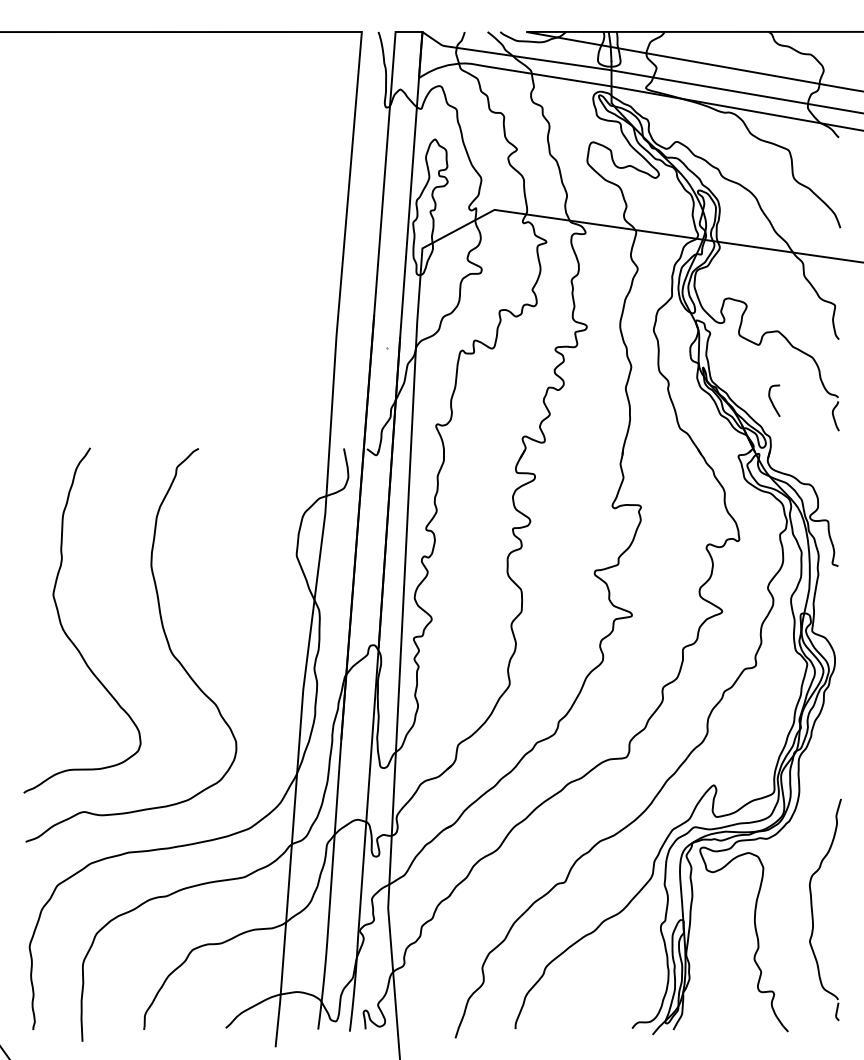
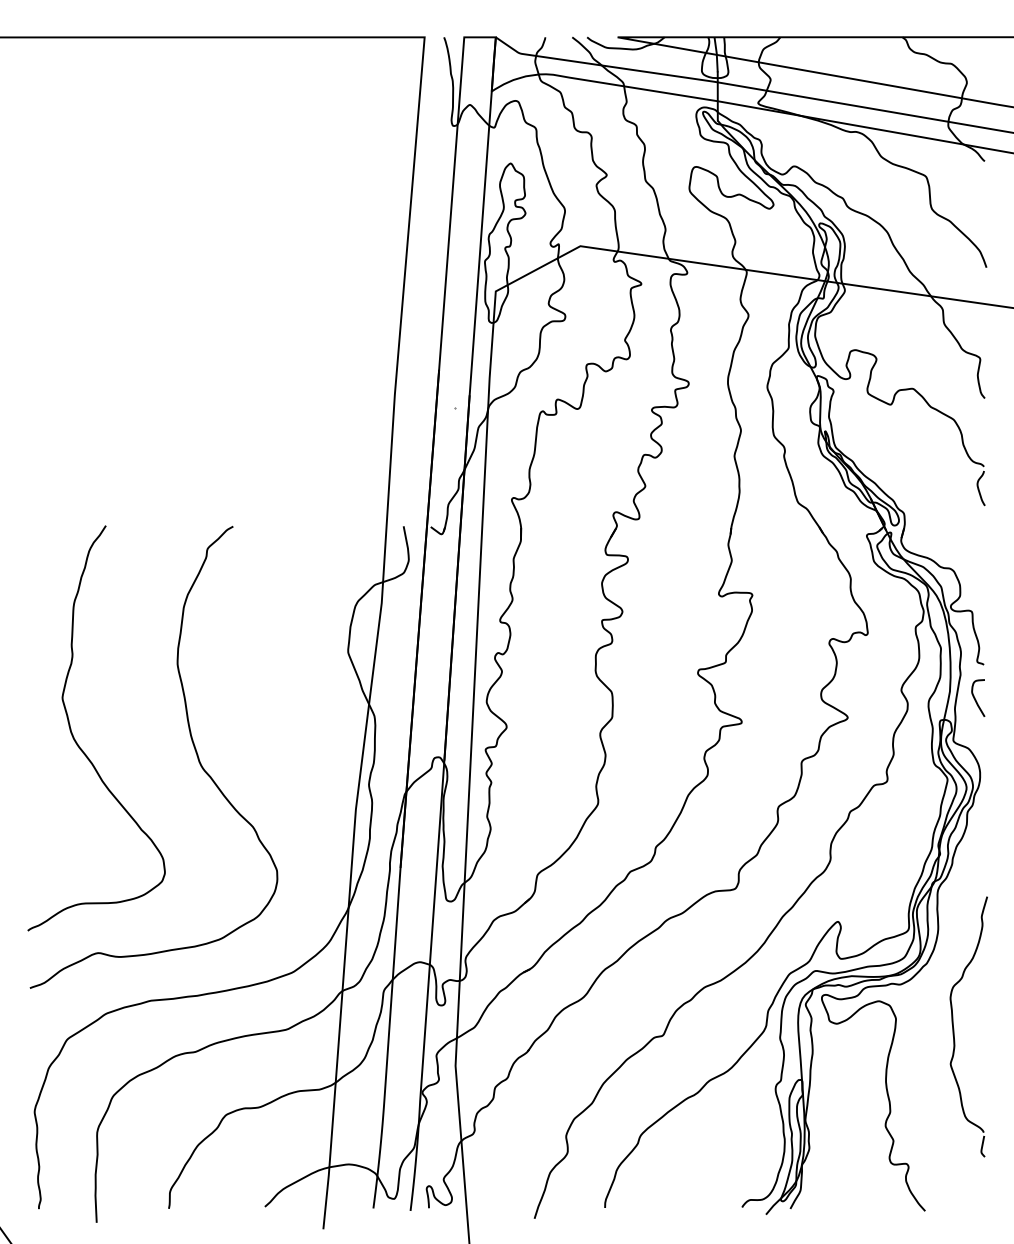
curve: (772, 401) -> (976, 698), moved
part: (813, 912) -> (954, 1029), moved

